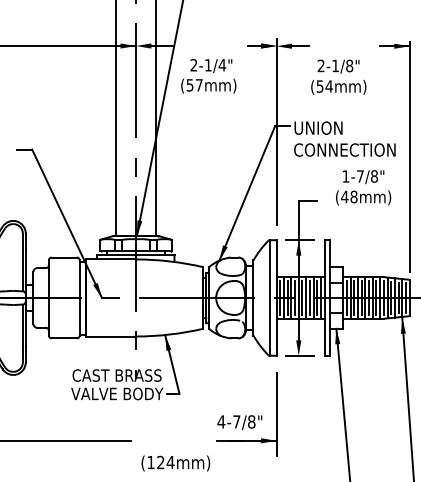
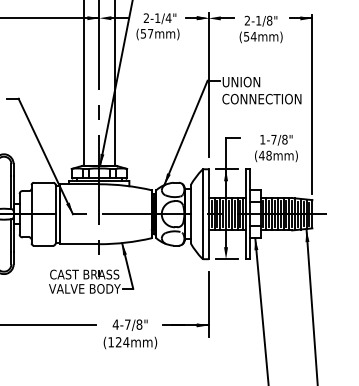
text: (208, 75) -> (157, 26), moved
text: (337, 77) -> (260, 29), moved
text: (363, 186) -> (276, 147), moved
text: (238, 421) -> (129, 324), moved

